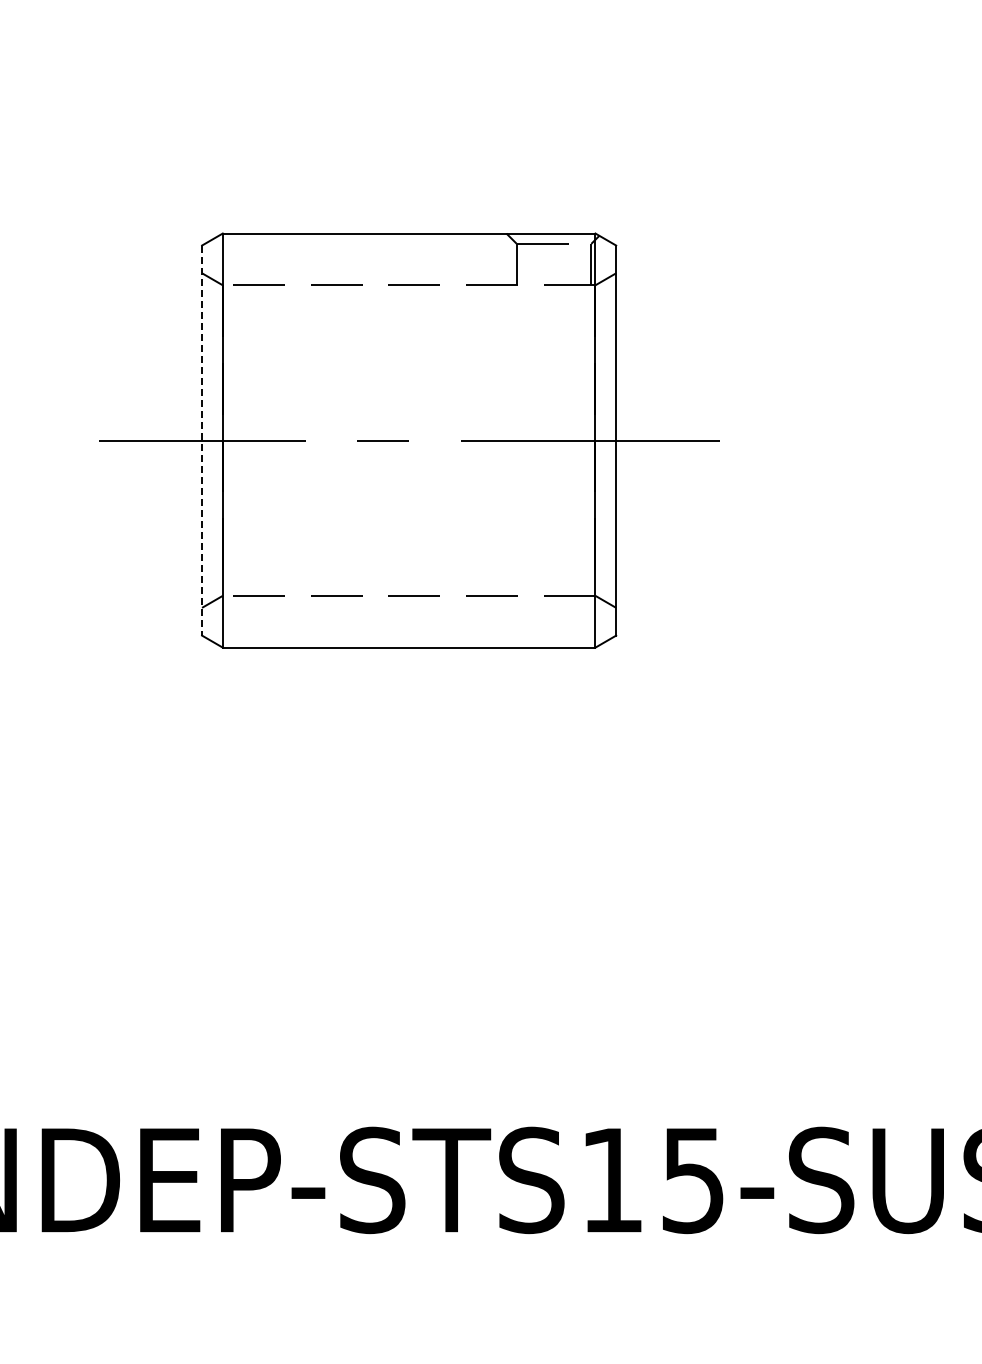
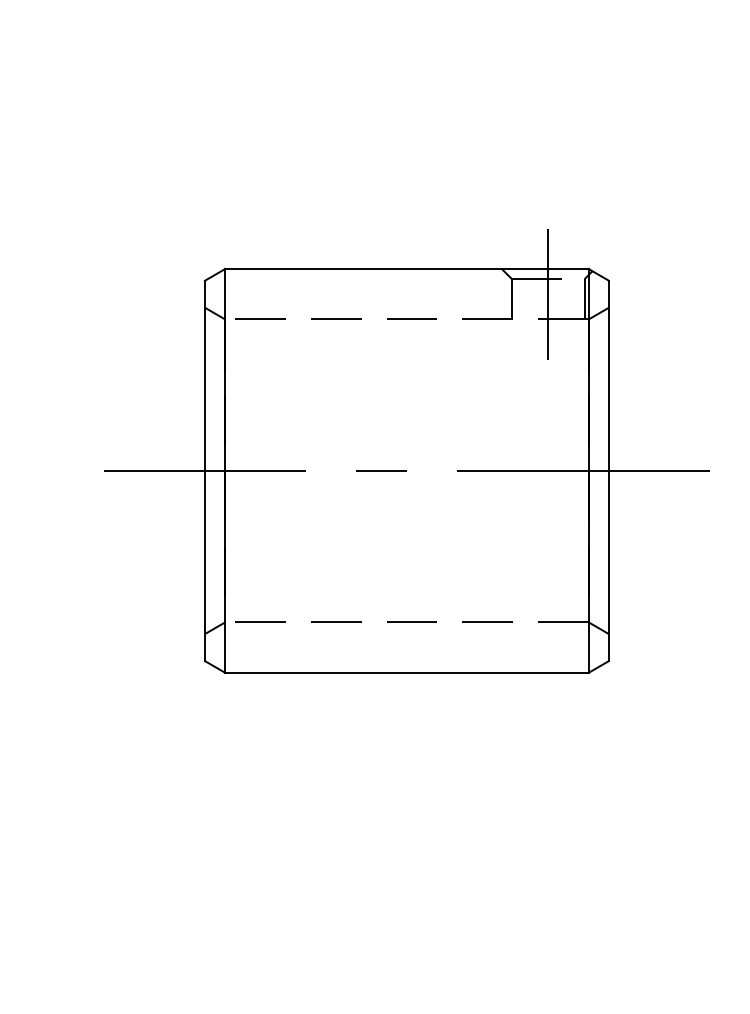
line: (554, 259) -> (548, 294), added
line: (202, 441) -> (205, 471), dashed -> solid

